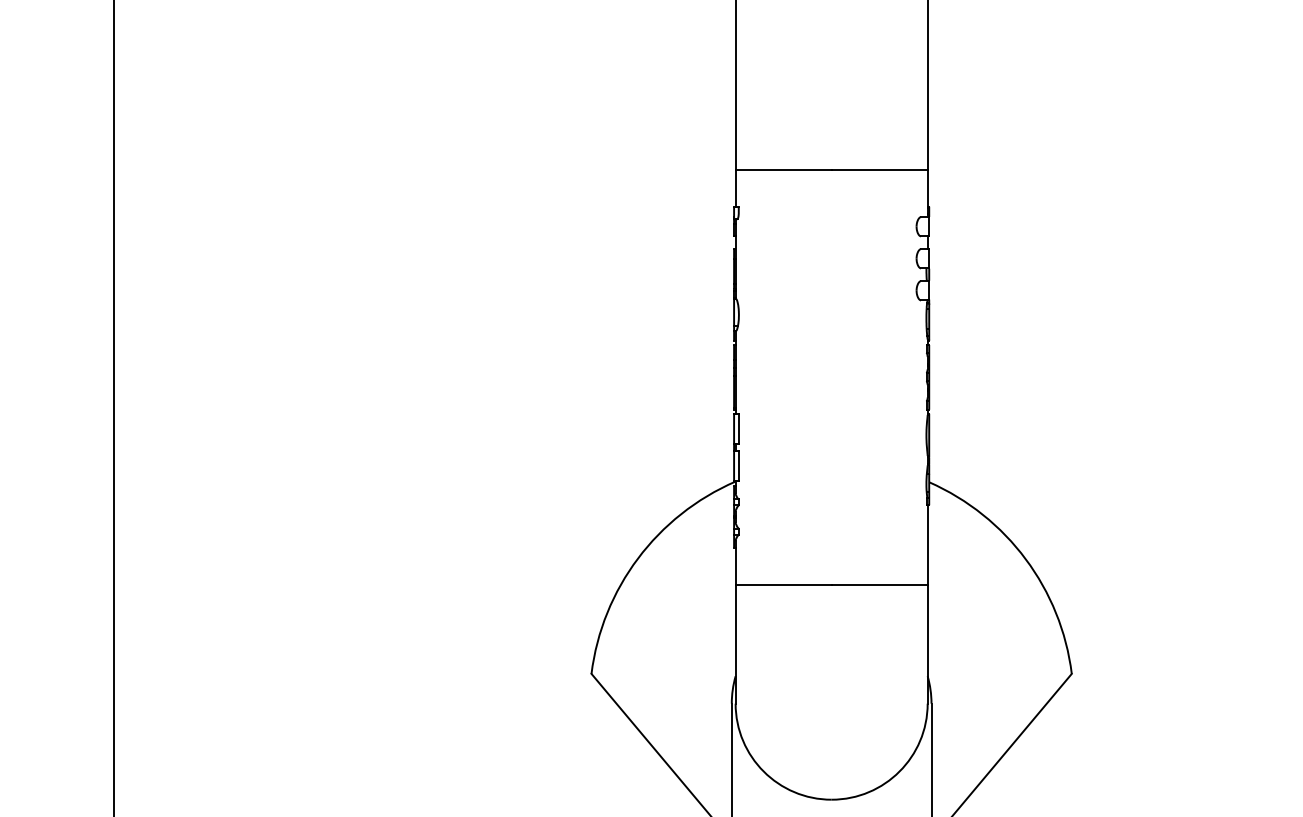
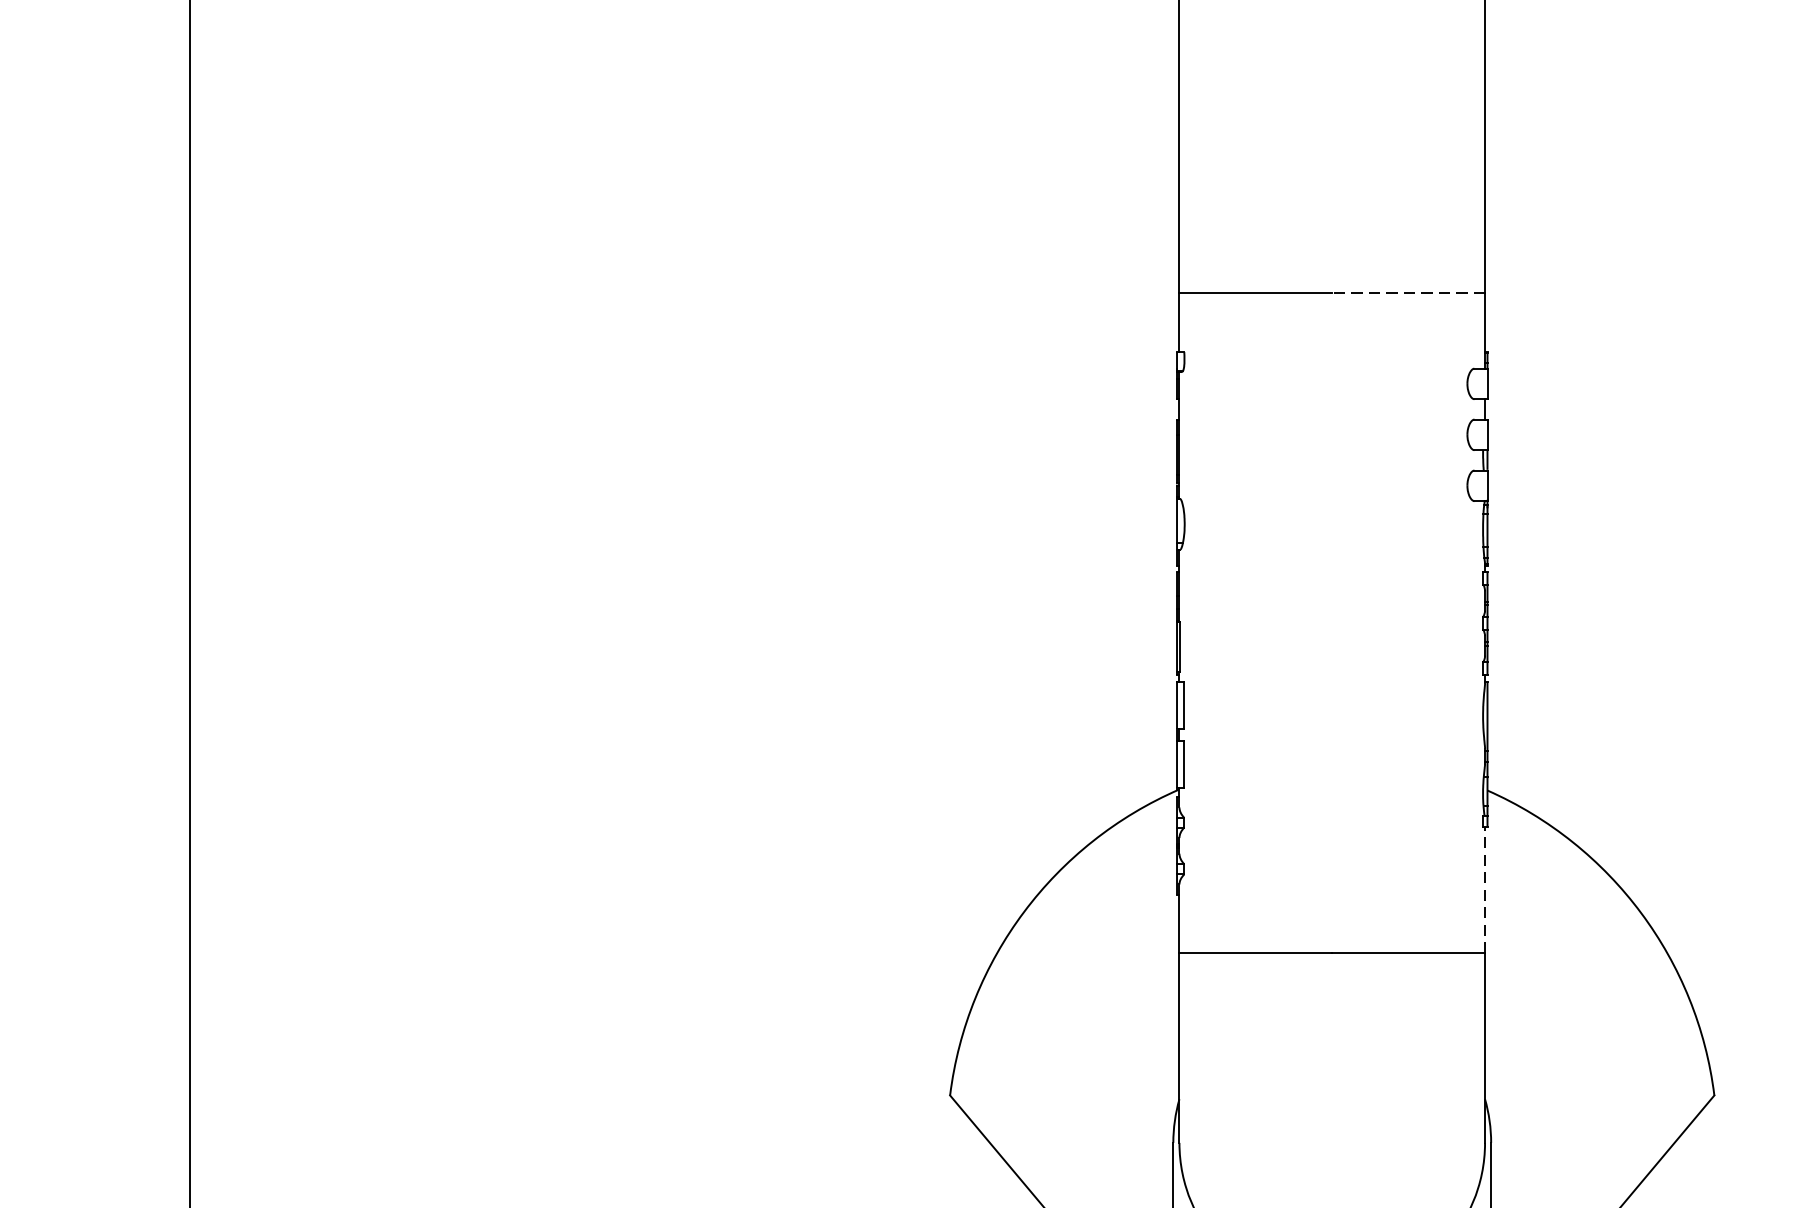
line: (879, 169) -> (1408, 292), solid -> dashed
line: (927, 544) -> (1484, 889), solid -> dashed

